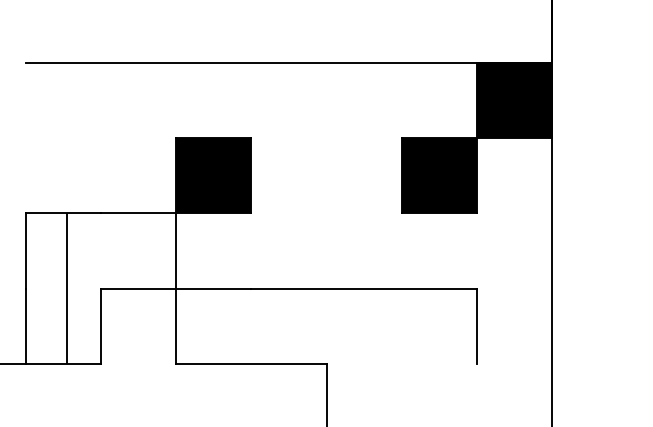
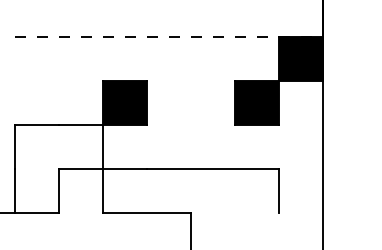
line: (289, 64) -> (169, 37), solid -> dashed
hatch: (67, 287) -> (39, 168), removed

